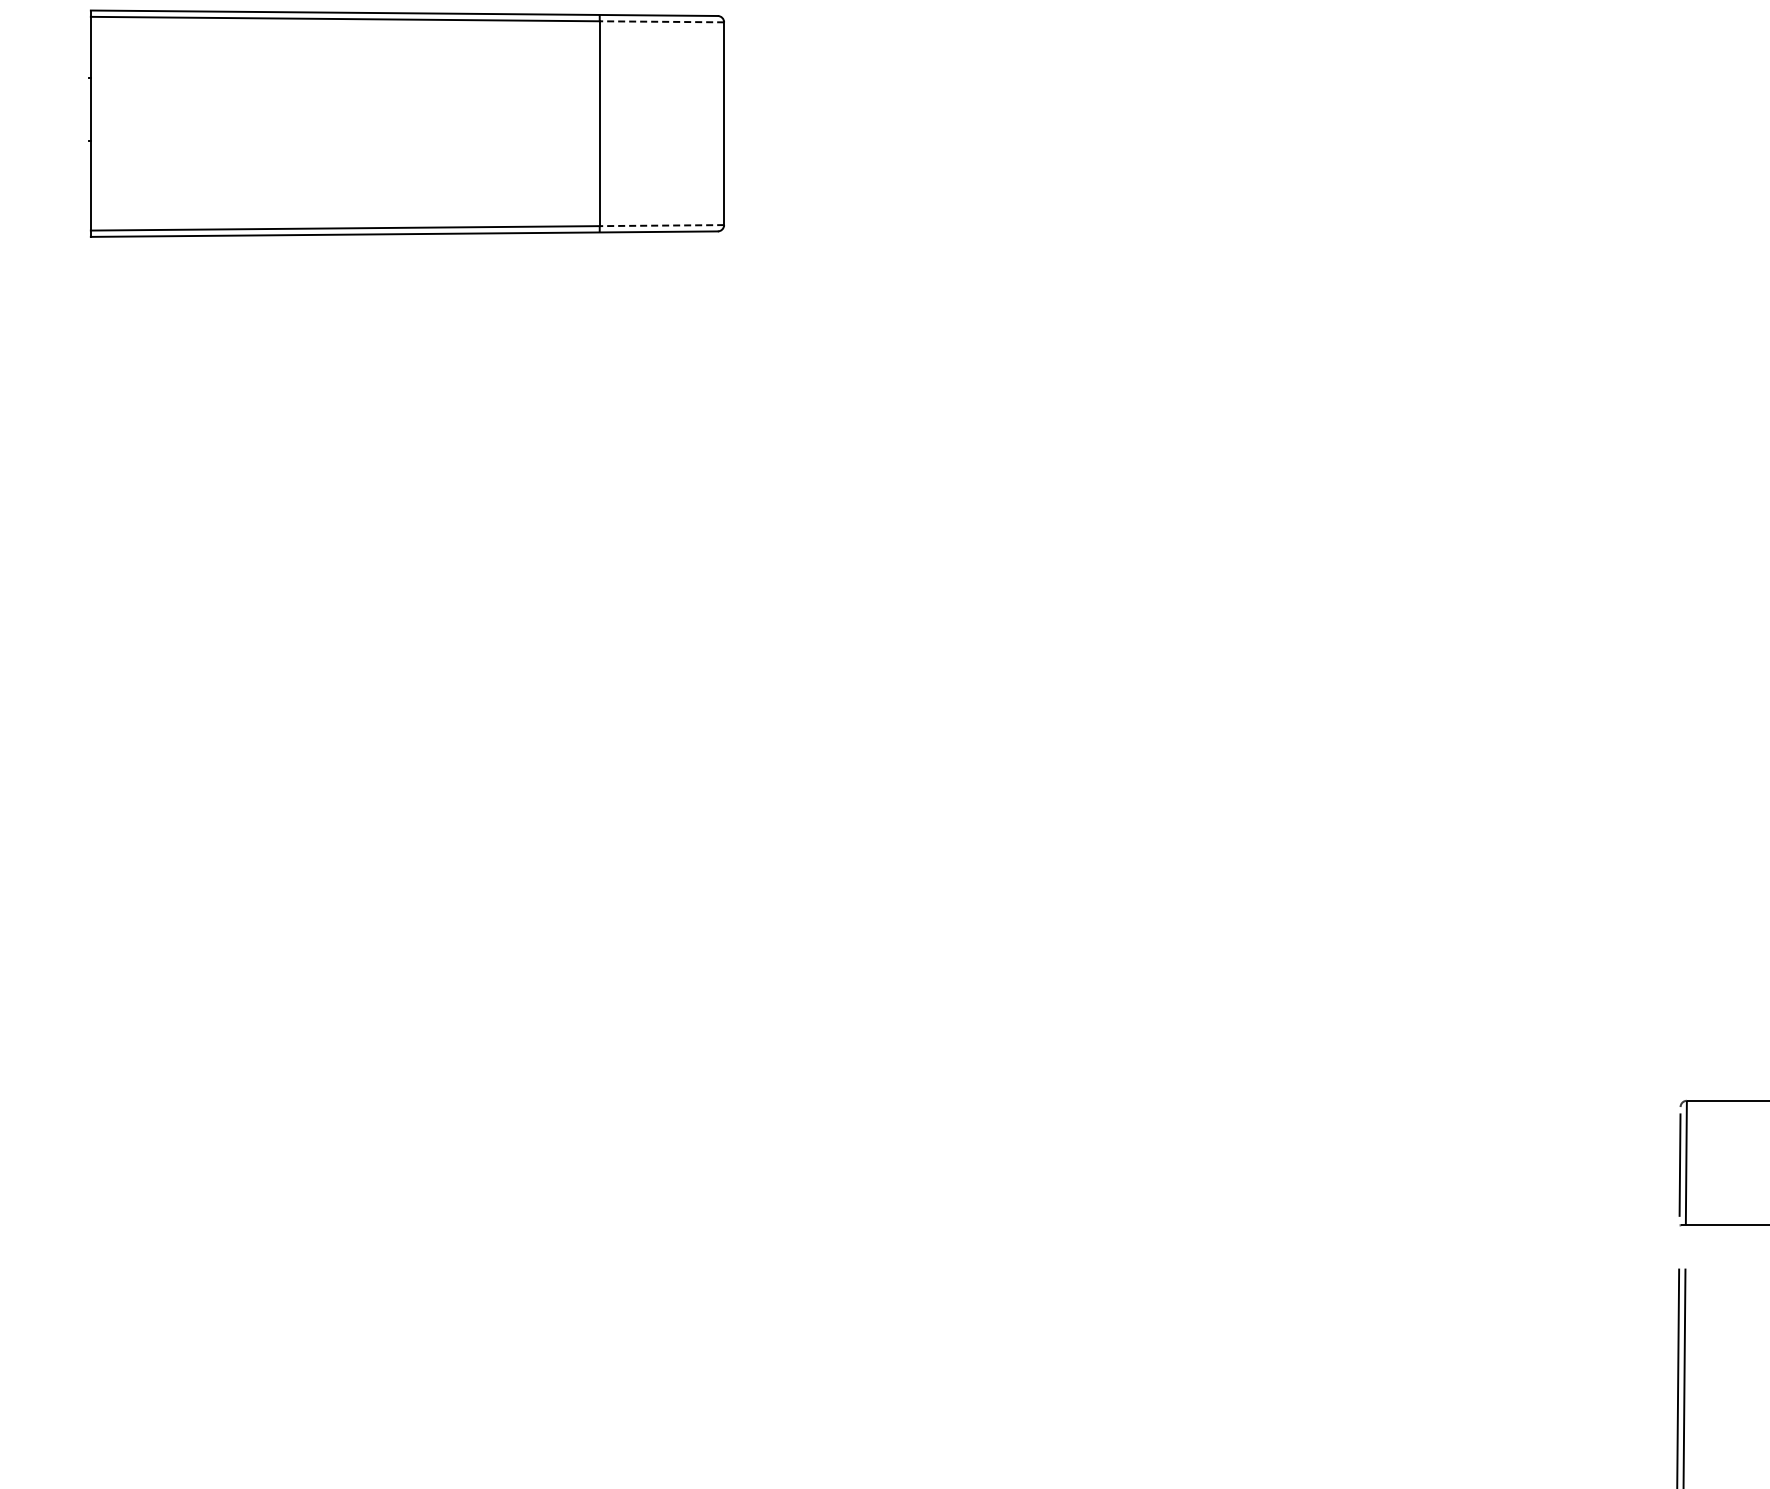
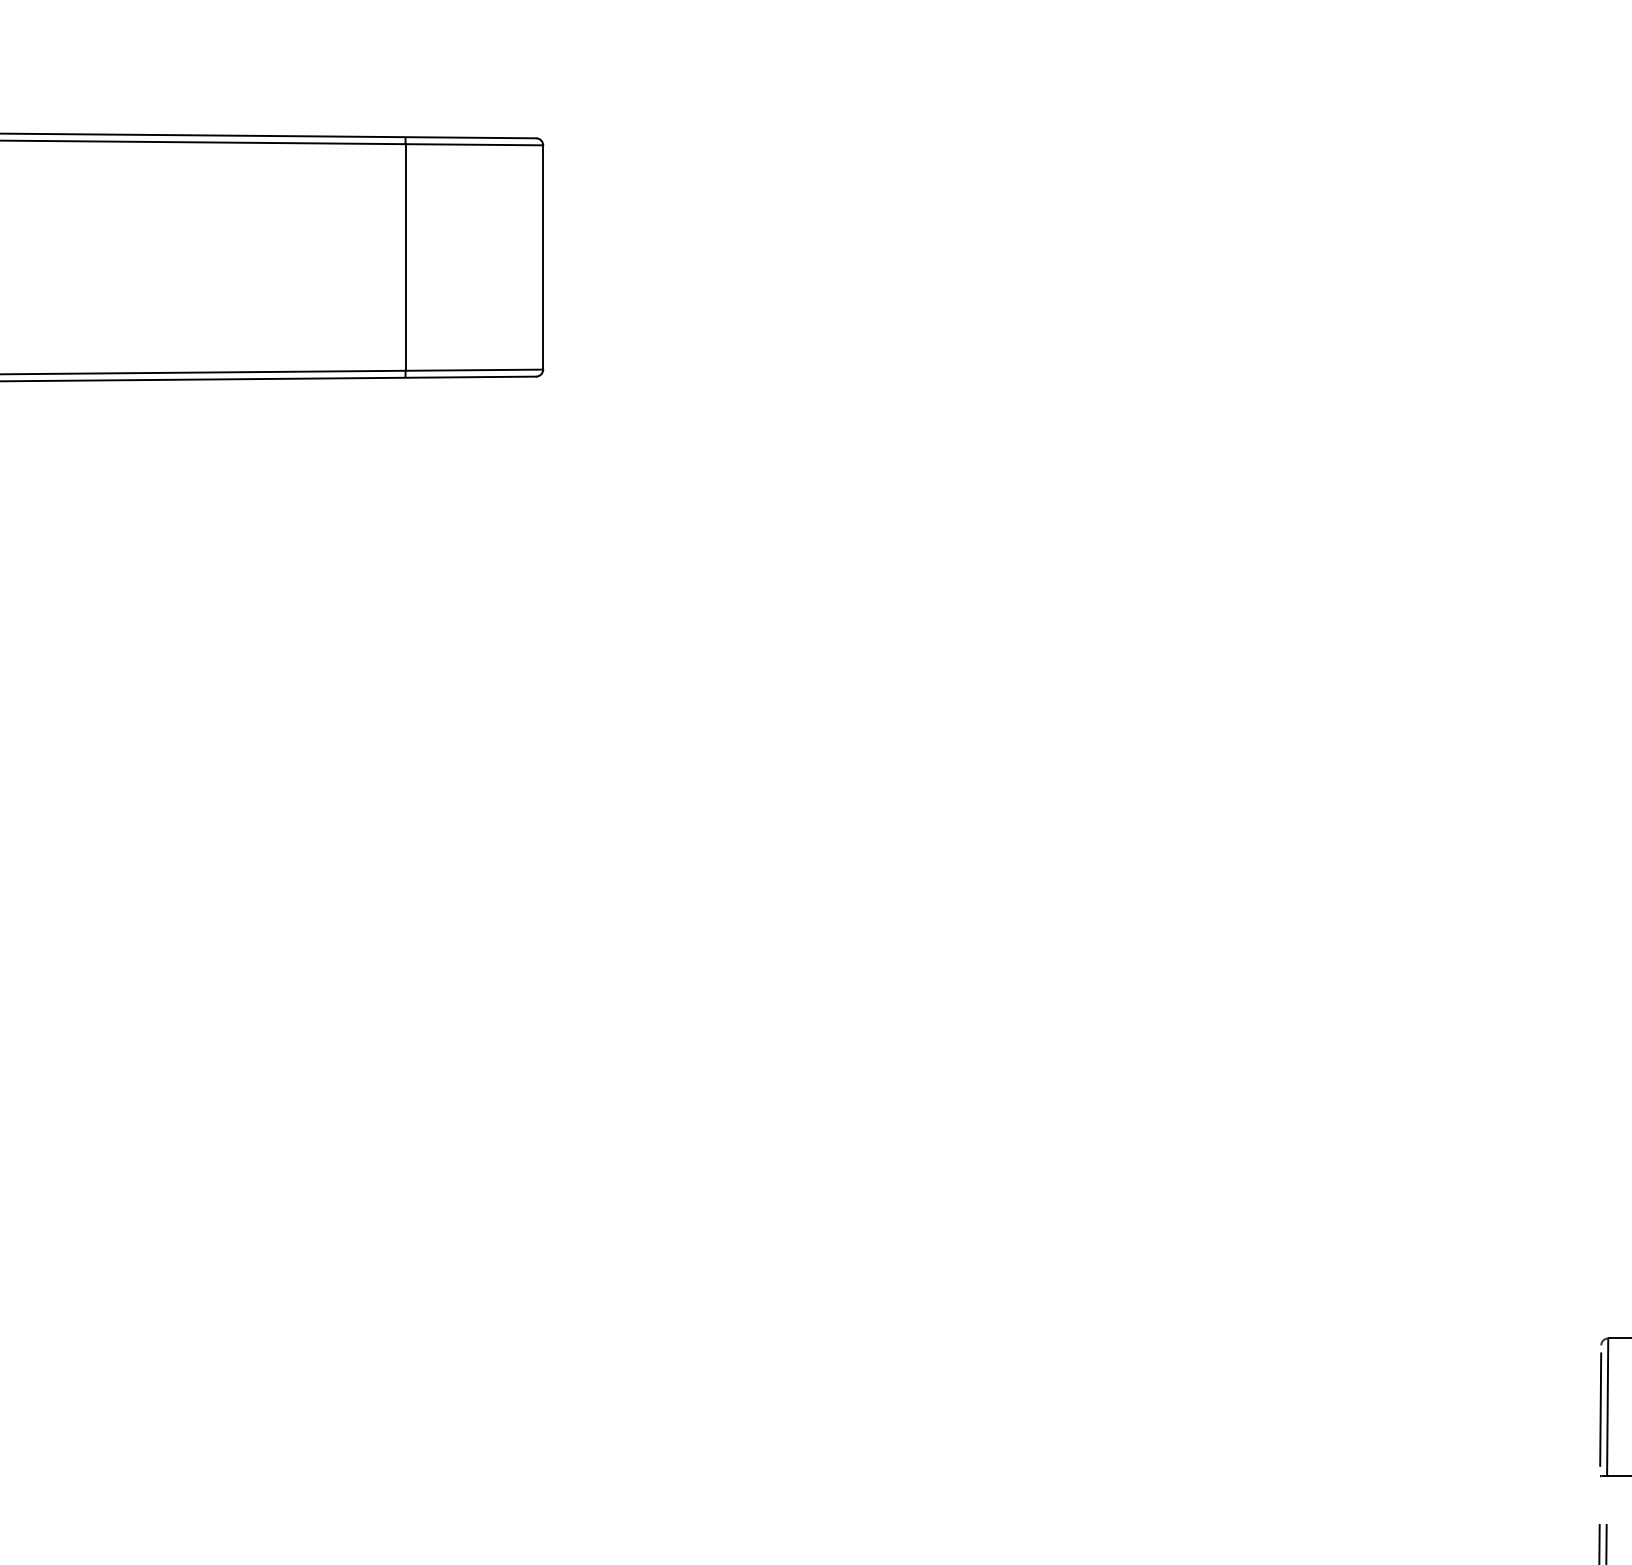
line: (661, 21) -> (473, 144), dashed -> solid
line: (661, 225) -> (473, 370), dashed -> solid

